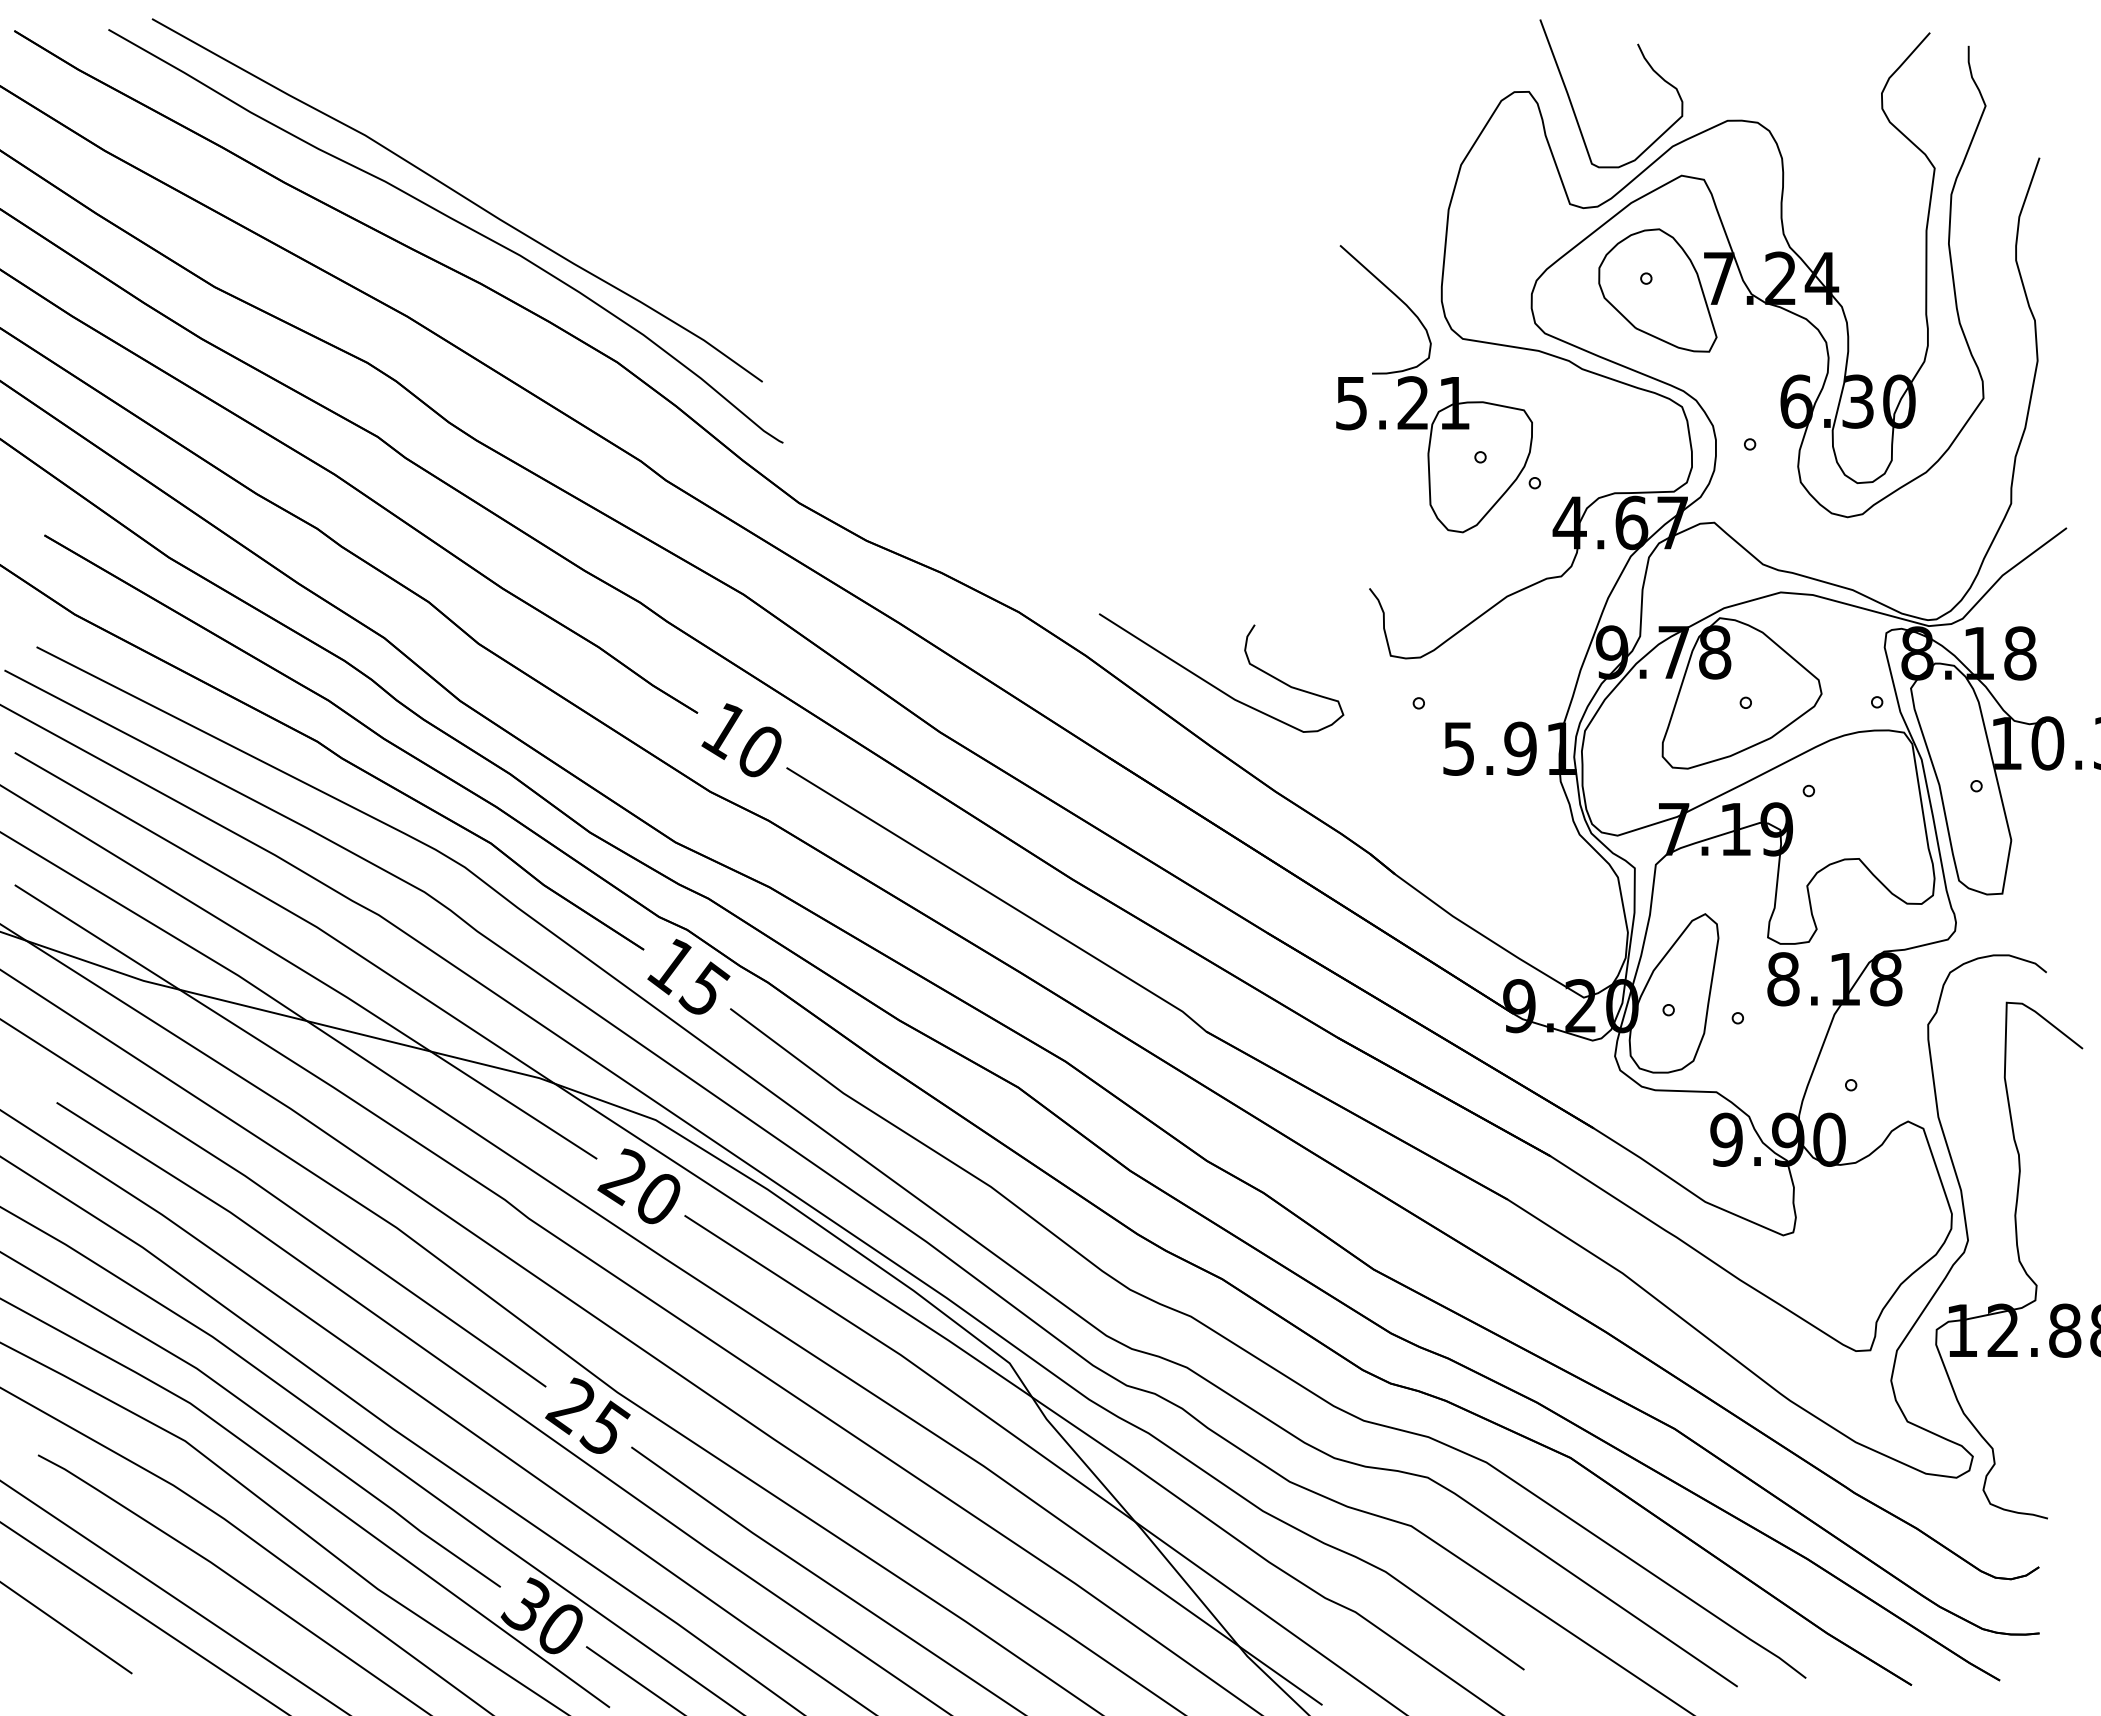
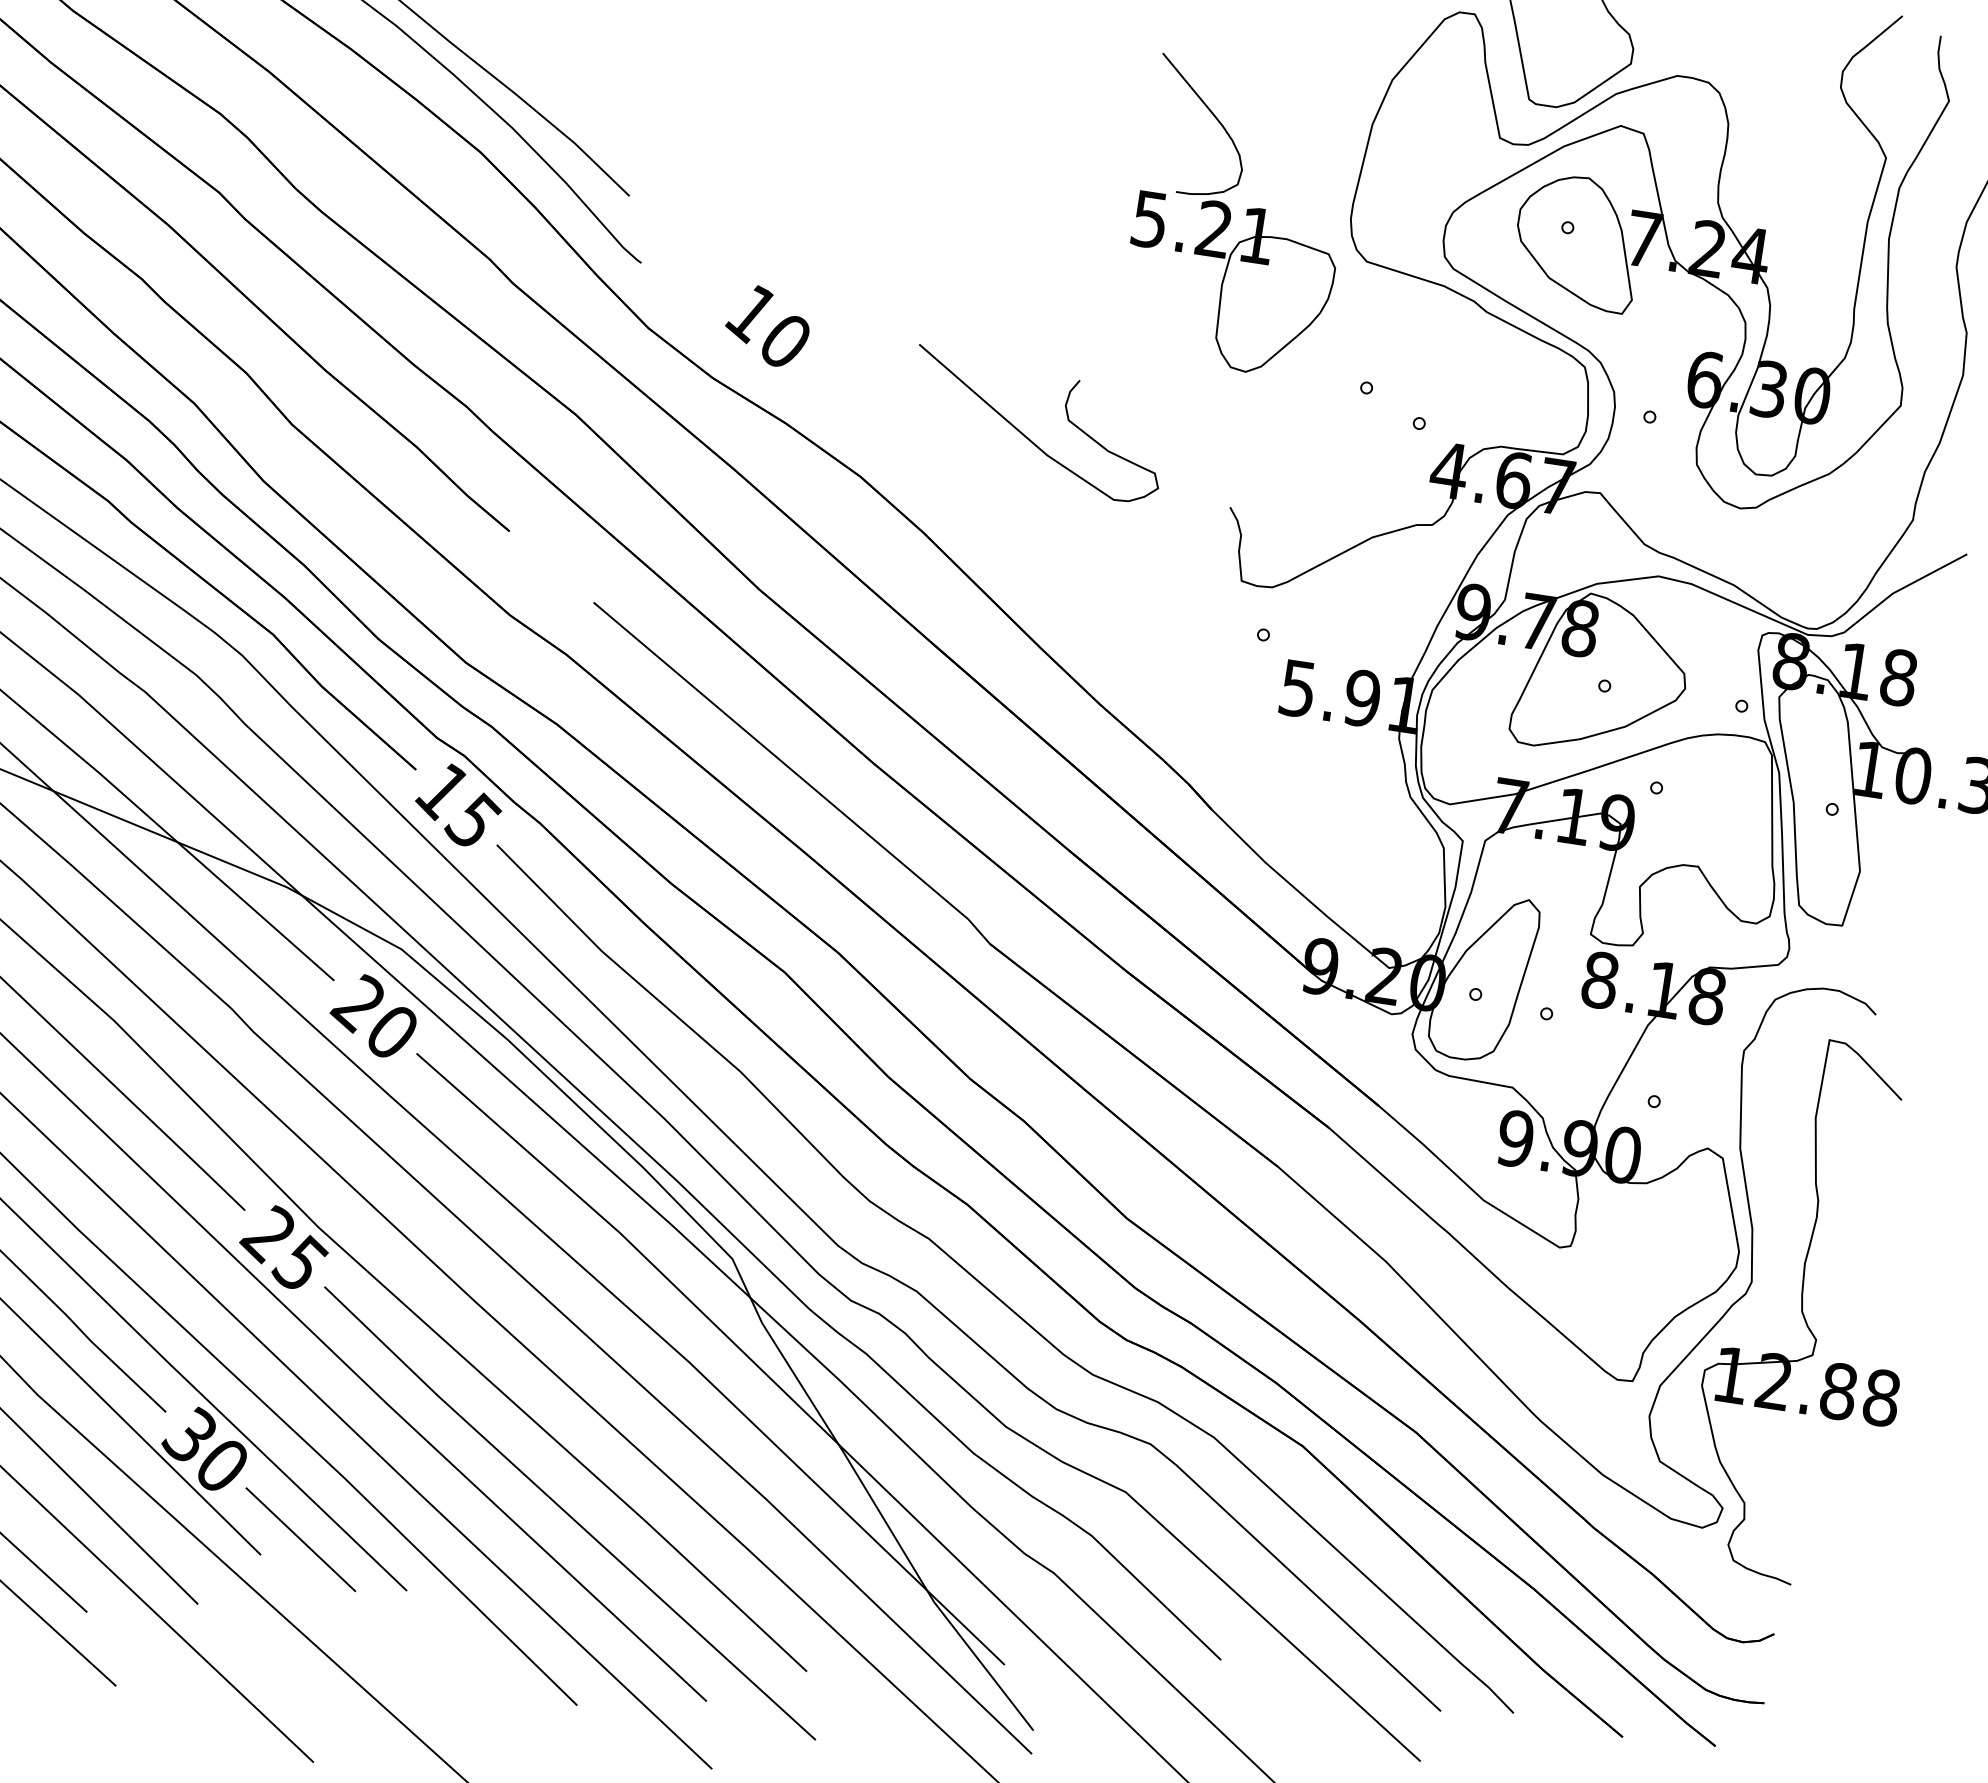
part: (1427, 389) -> (1231, 217), moved
curve: (1214, 685) -> (1028, 437), moved
text: (741, 740) -> (767, 326), moved

